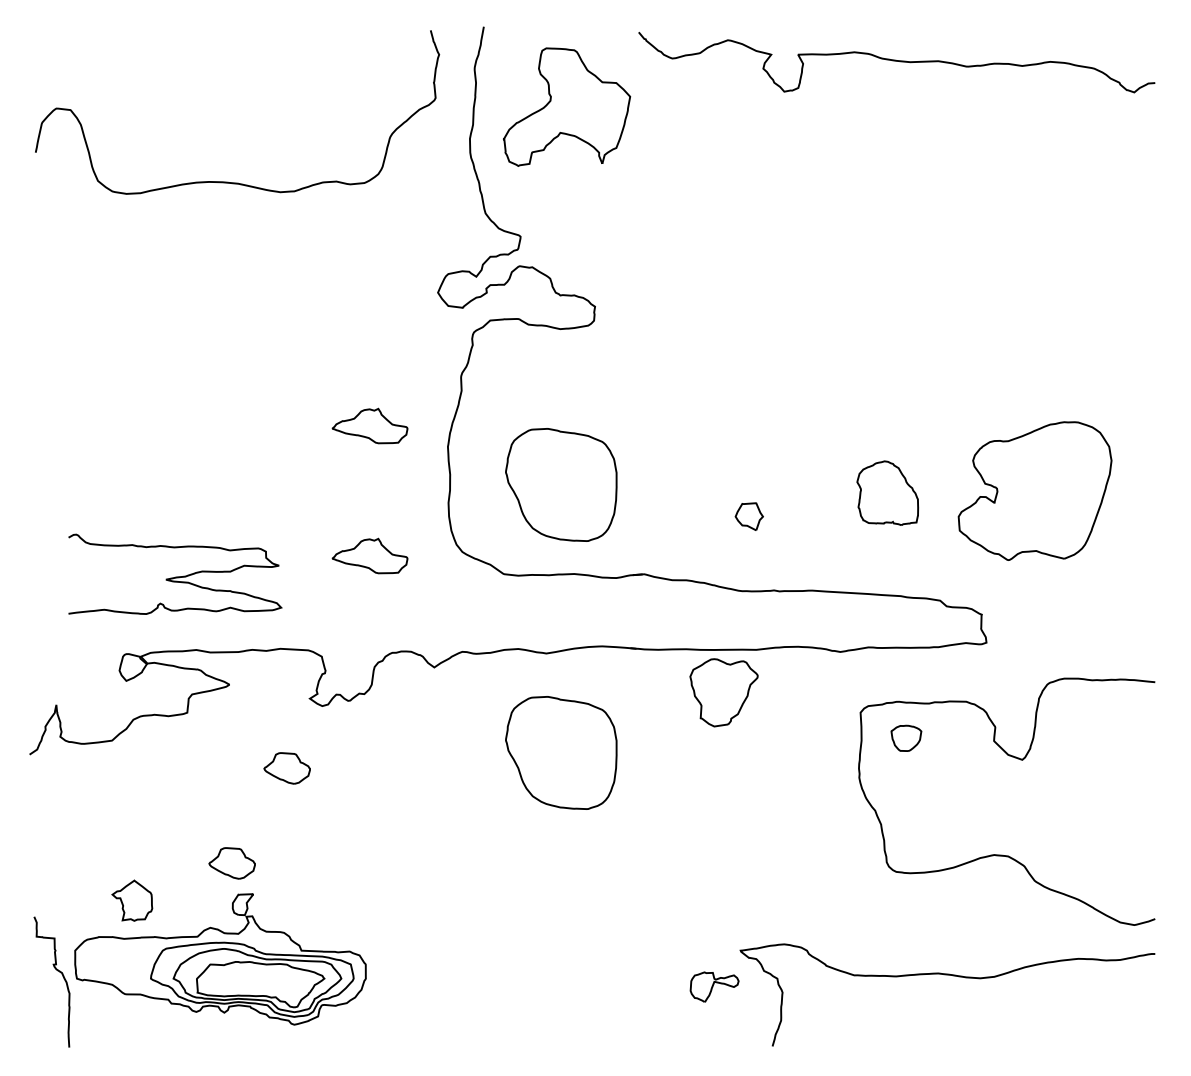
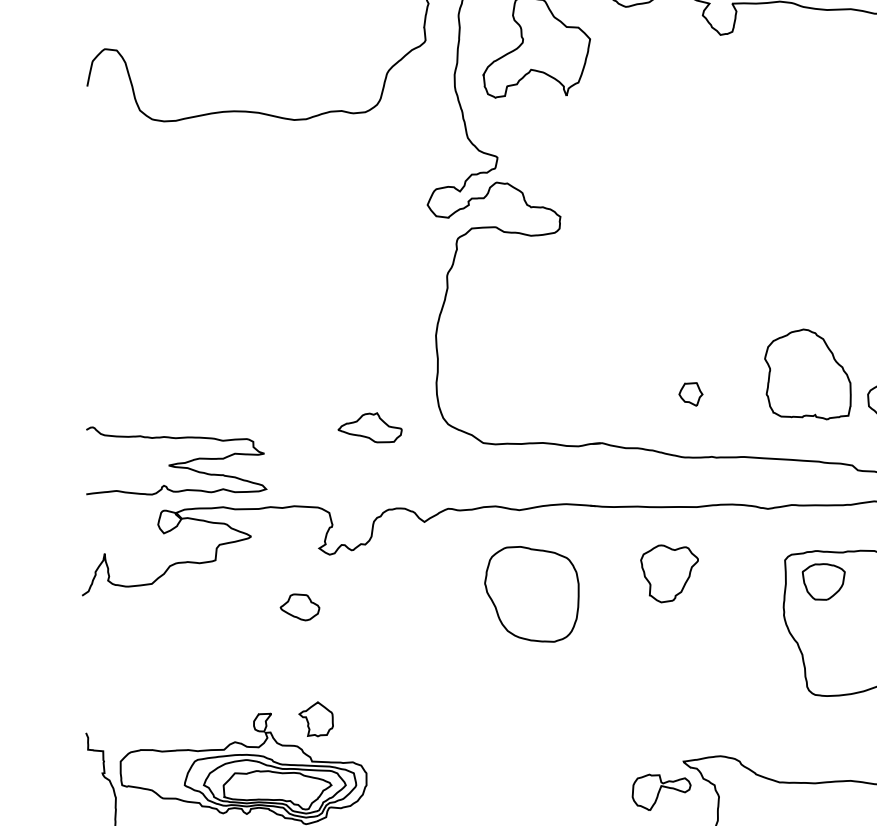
part: (369, 425) -> (369, 317), removed
part: (561, 484) -> (532, 367), removed
part: (887, 493) -> (807, 374), size x1.67
curve: (175, 576) -> (176, 462), moved
part: (723, 692) -> (669, 573), moved
part: (906, 738) -> (823, 582), size x1.67
part: (231, 863) -> (252, 687), removed
part: (132, 900) -> (316, 719), moved
part: (714, 986) -> (661, 791), size x1.43

